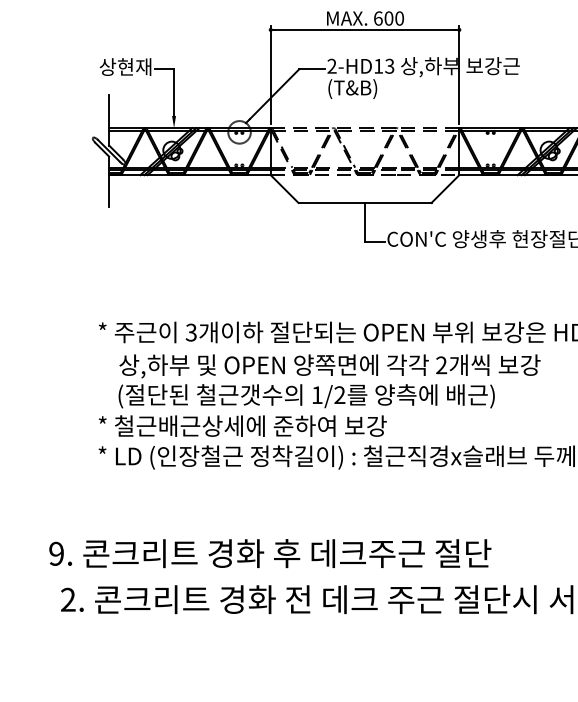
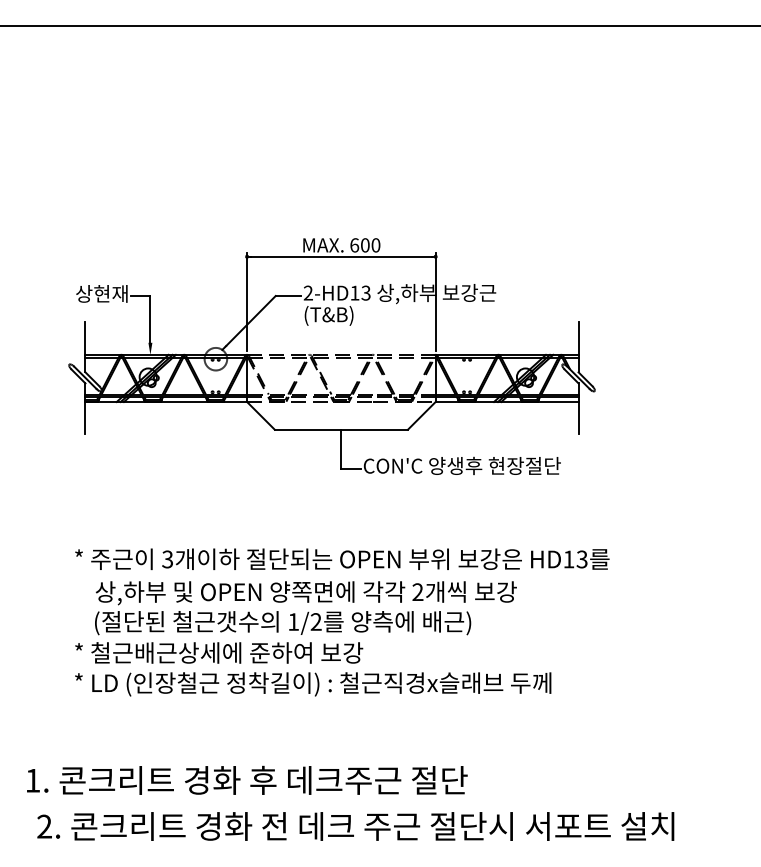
text: (56, 553) -> (32, 780), 9. -> 1.

